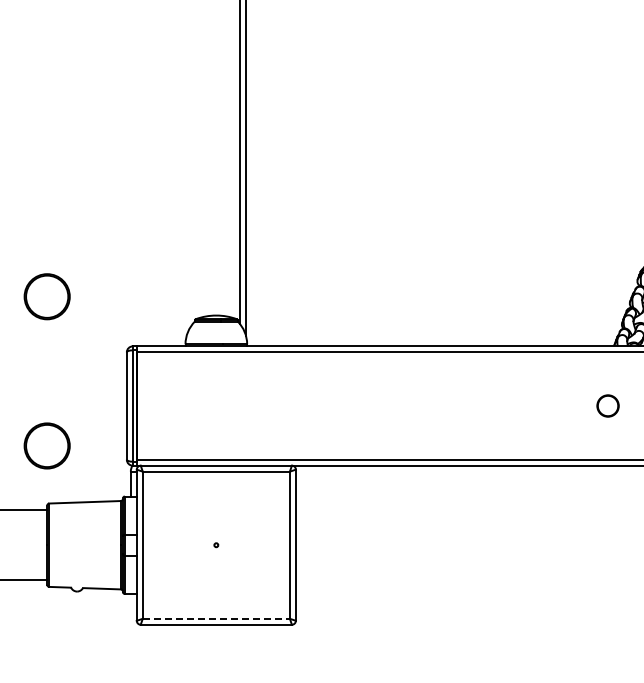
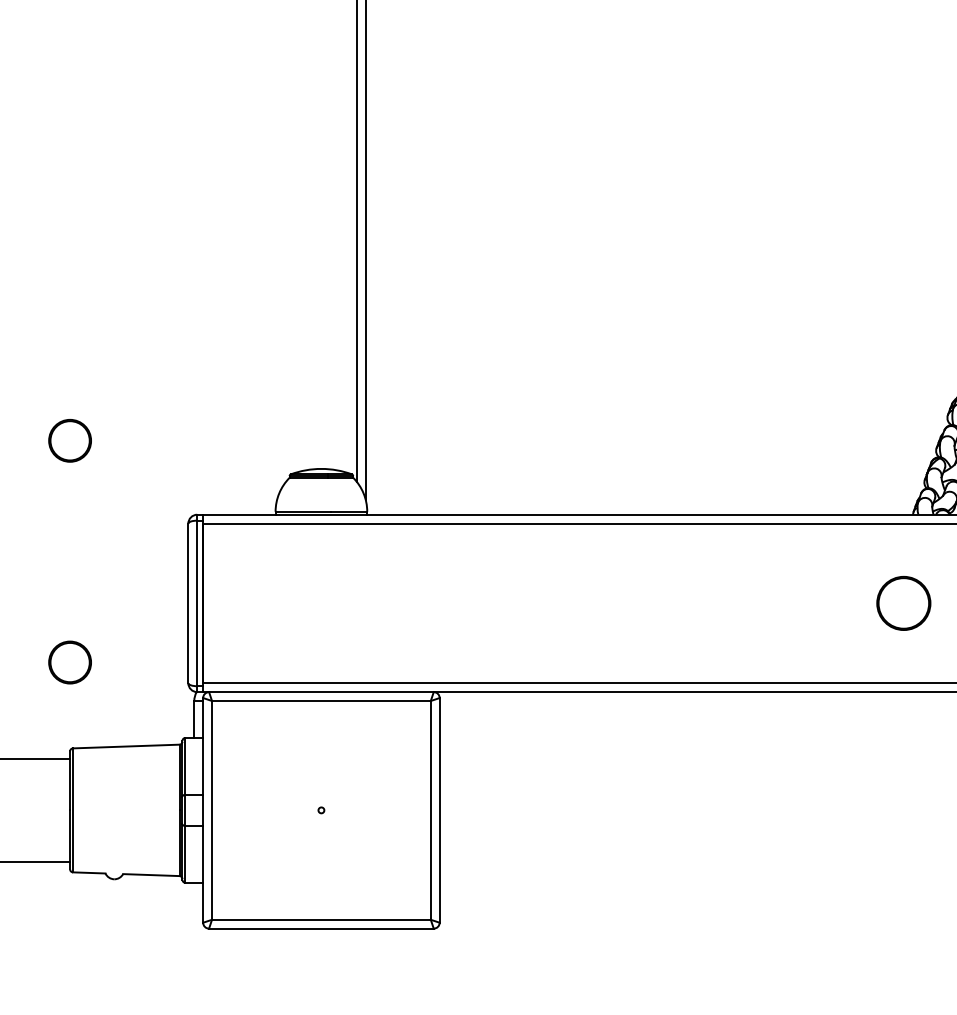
circle: (47, 296) -> (70, 440), size x0.62
circle: (607, 405) -> (902, 602), size x1.67
circle: (47, 445) -> (70, 662), size x0.62
line: (216, 618) -> (321, 919), dashed -> solid

